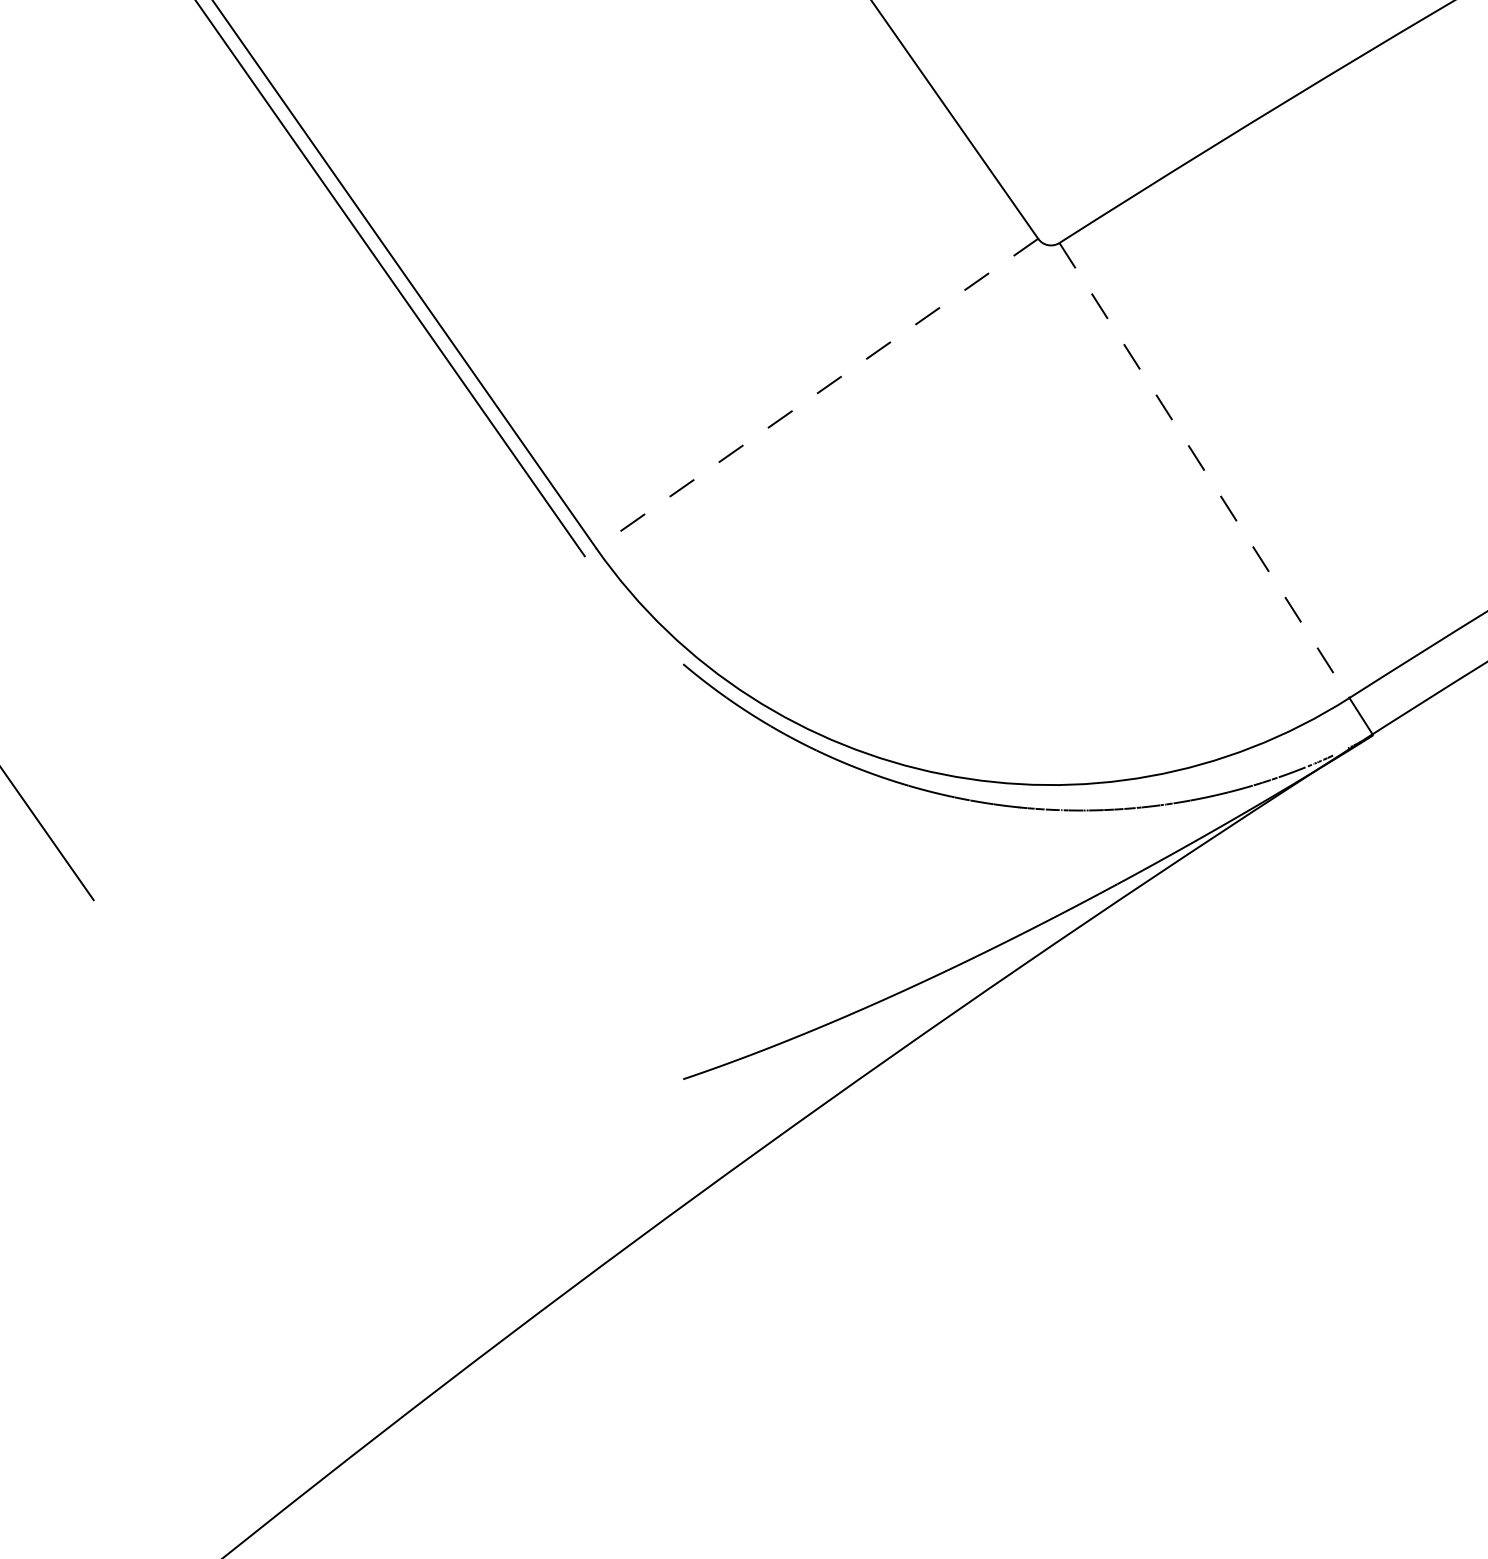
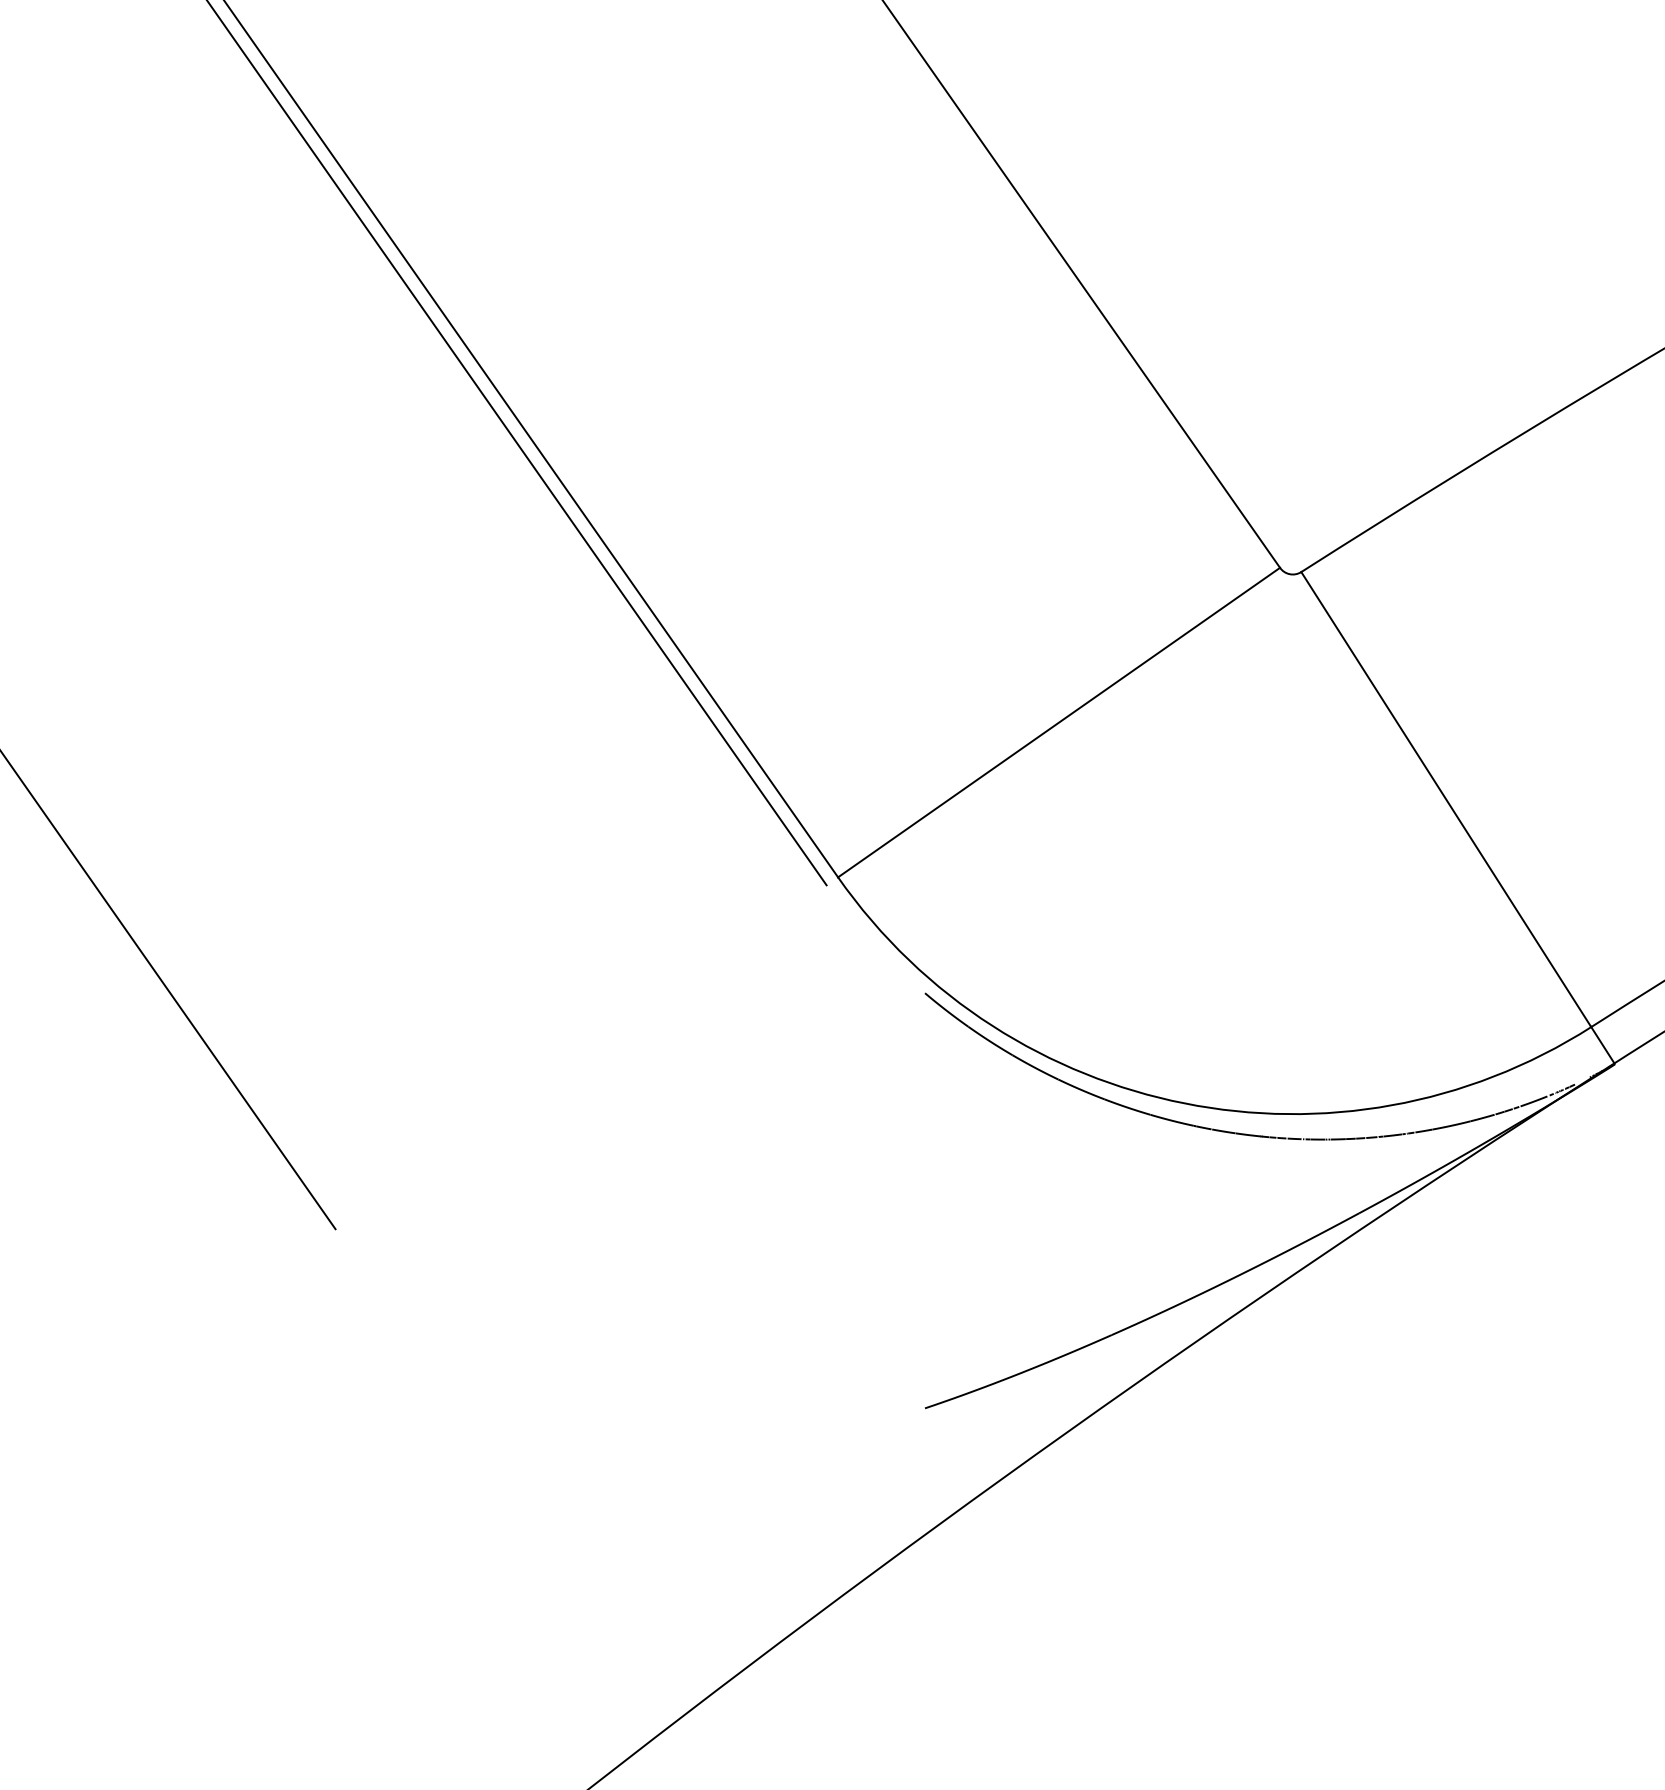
line: (817, 393) -> (1059, 722), dashed -> solid
line: (1204, 470) -> (1446, 799), dashed -> solid

